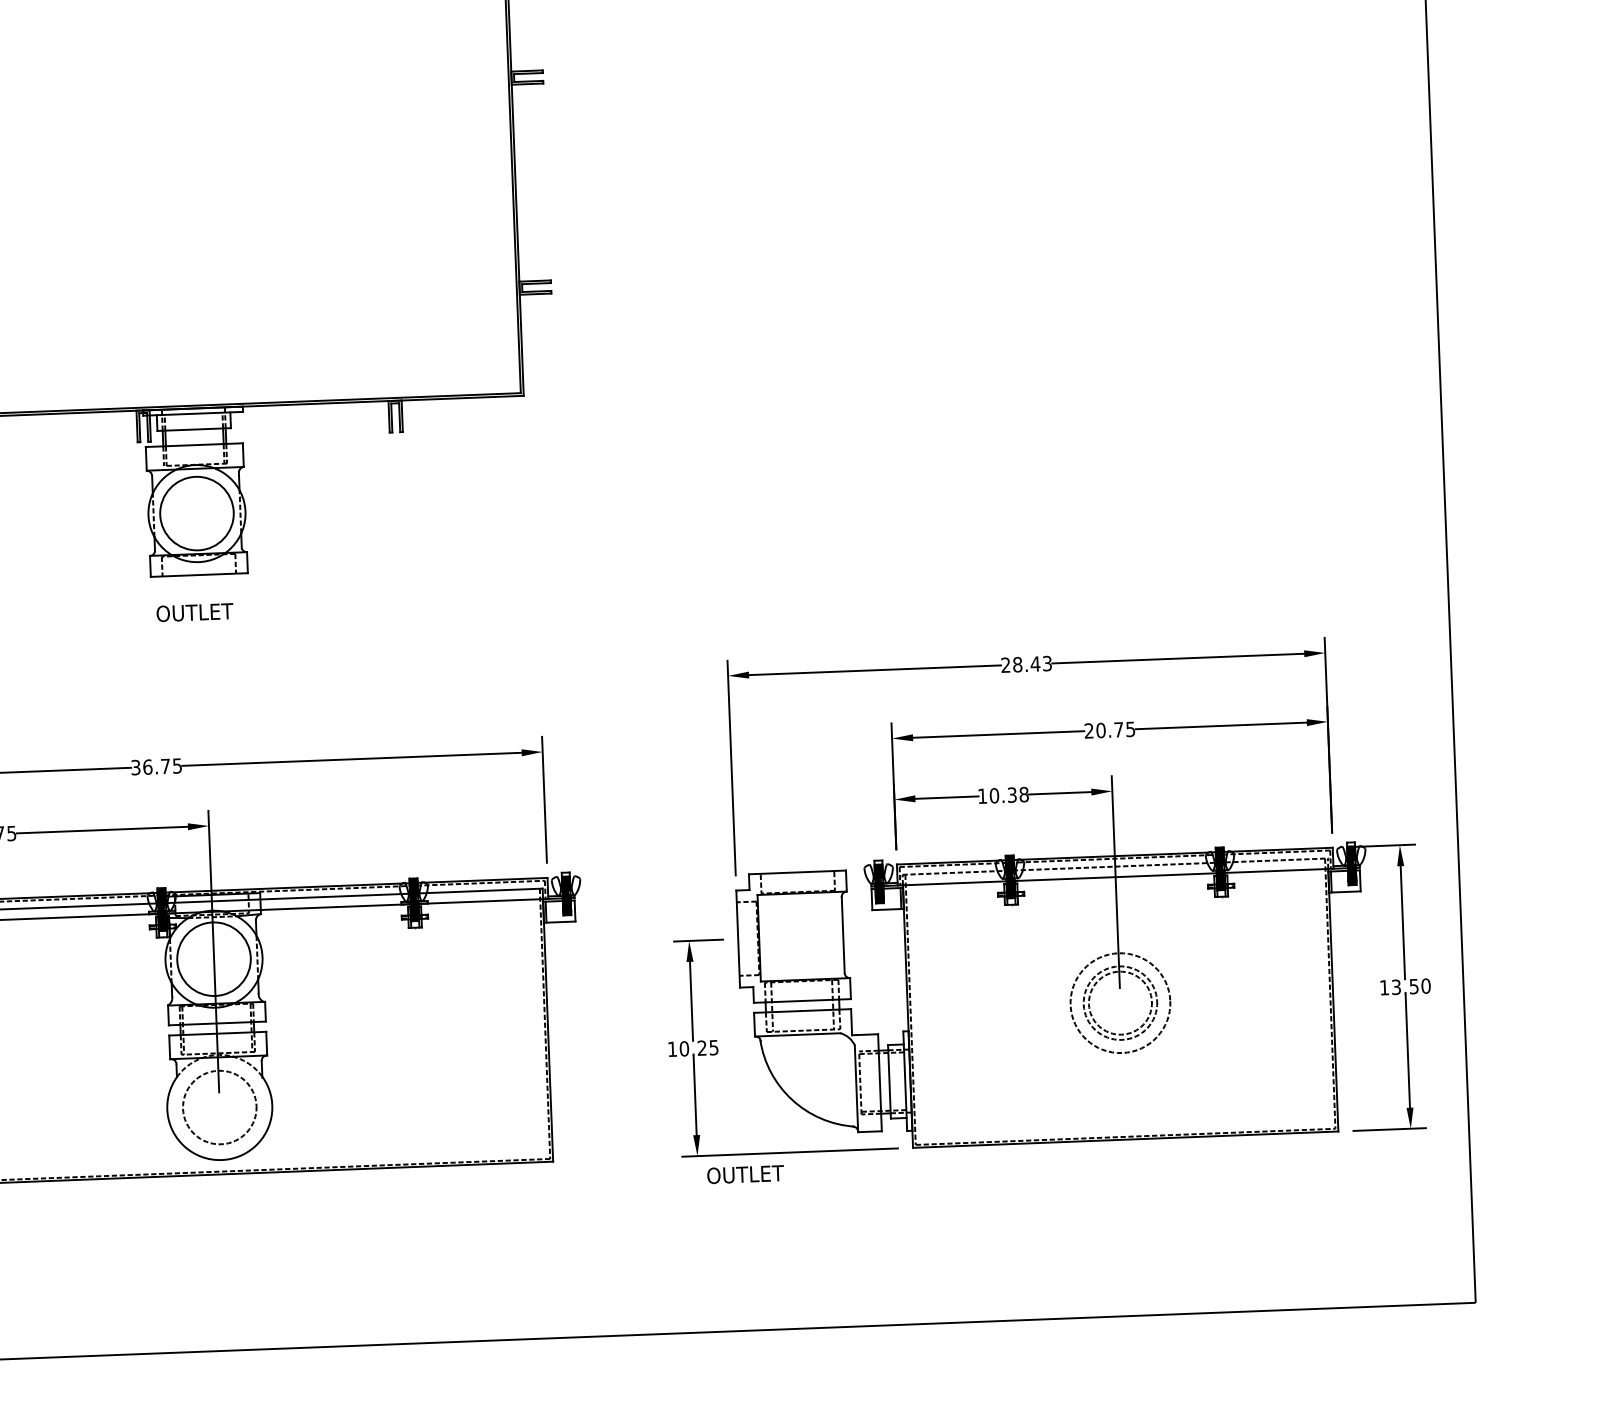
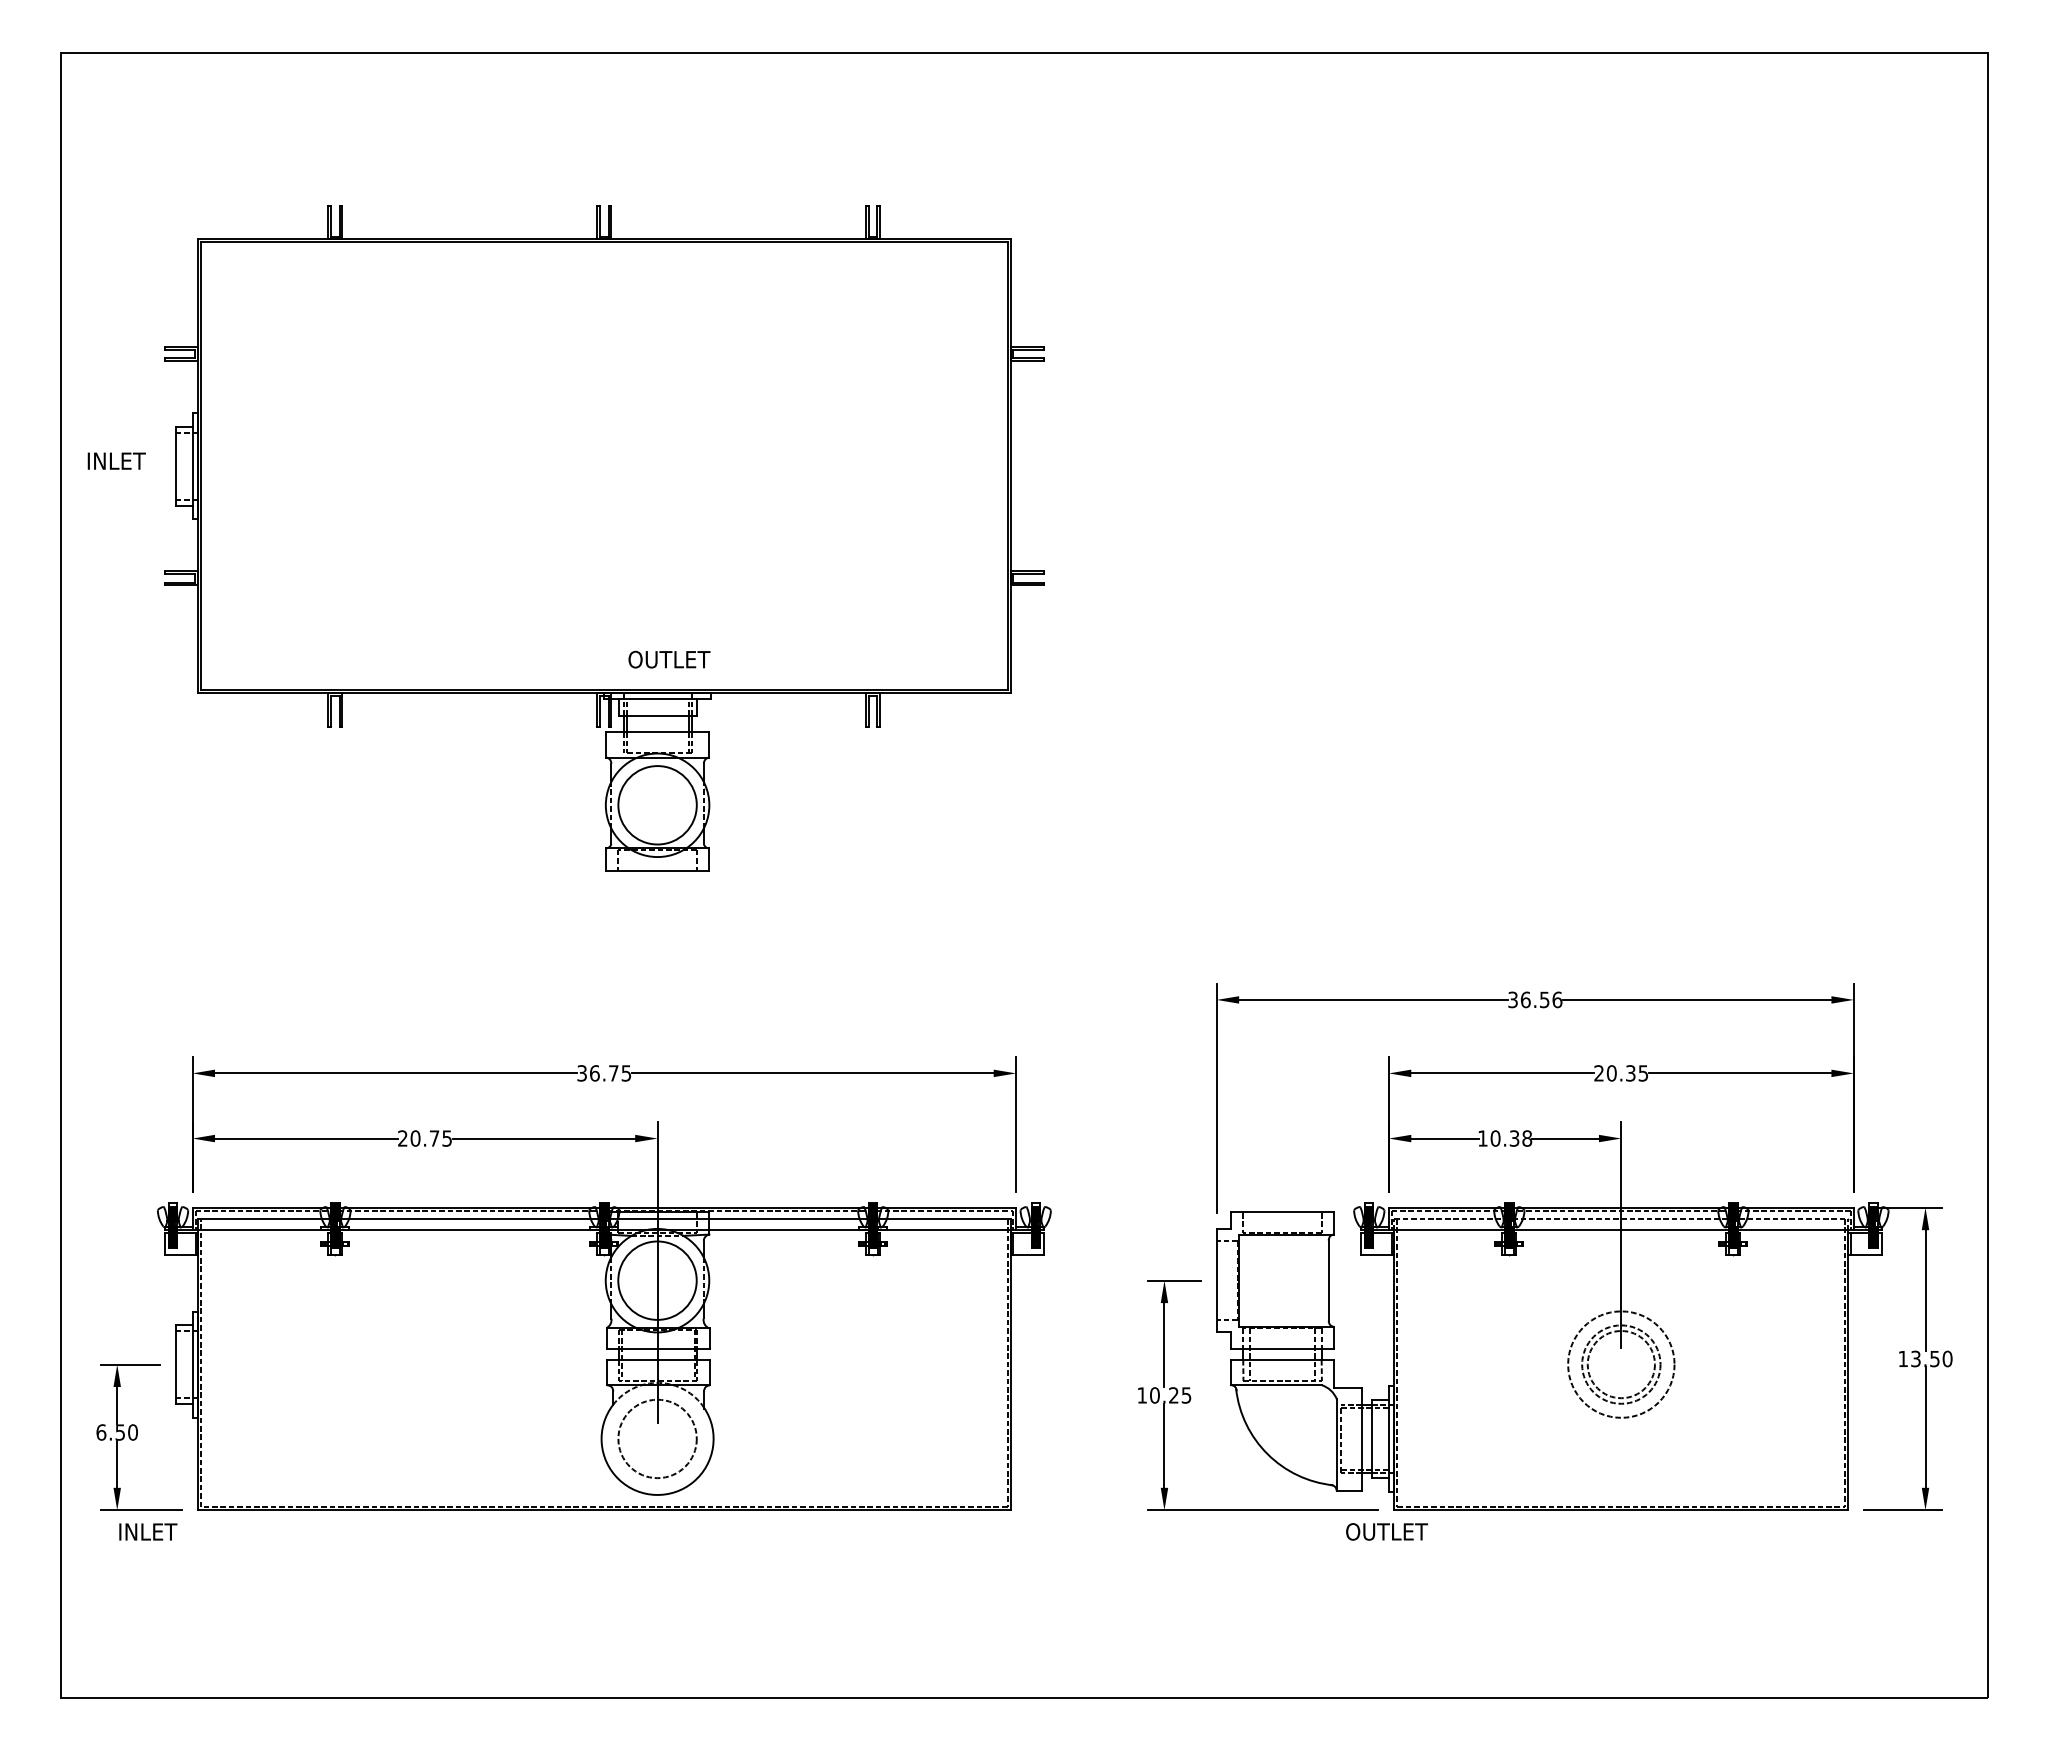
text: (195, 612) -> (669, 659), moved
text: (1026, 664) -> (1535, 999), 28.43 -> 36.56
text: (1118, 729) -> (1630, 1073), 20.75 -> 20.35
text: (745, 1174) -> (1386, 1531), moved

